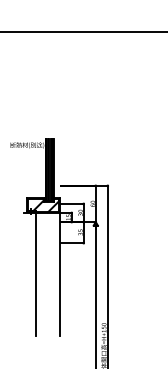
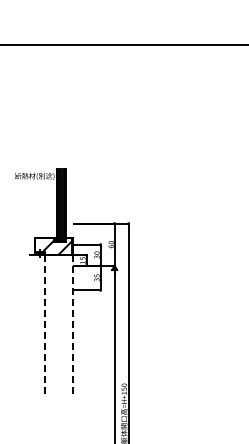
line: (35, 274) -> (44, 326), solid -> dashed
line: (59, 274) -> (72, 326), solid -> dashed

